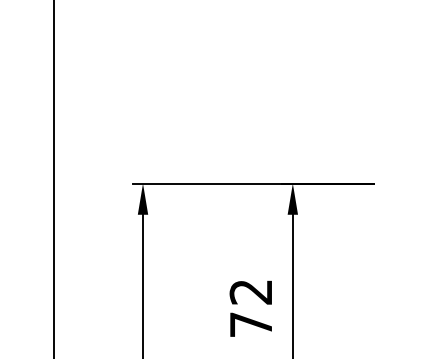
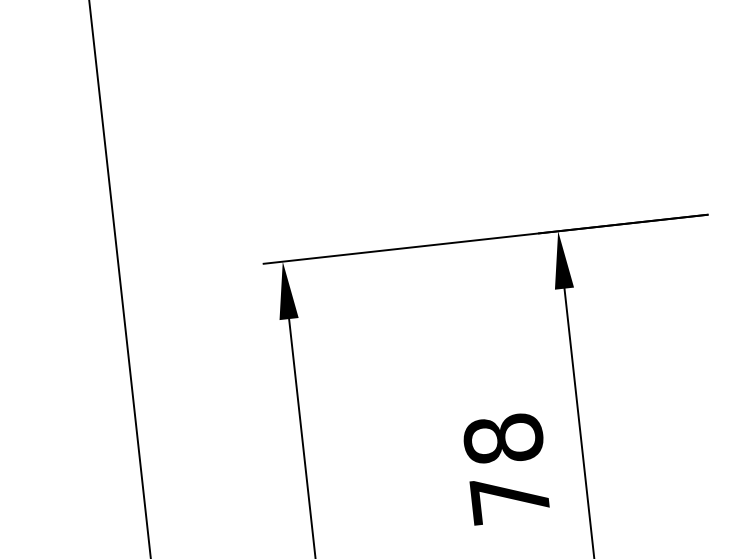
text: (250, 291) -> (502, 438), 72 -> 78

